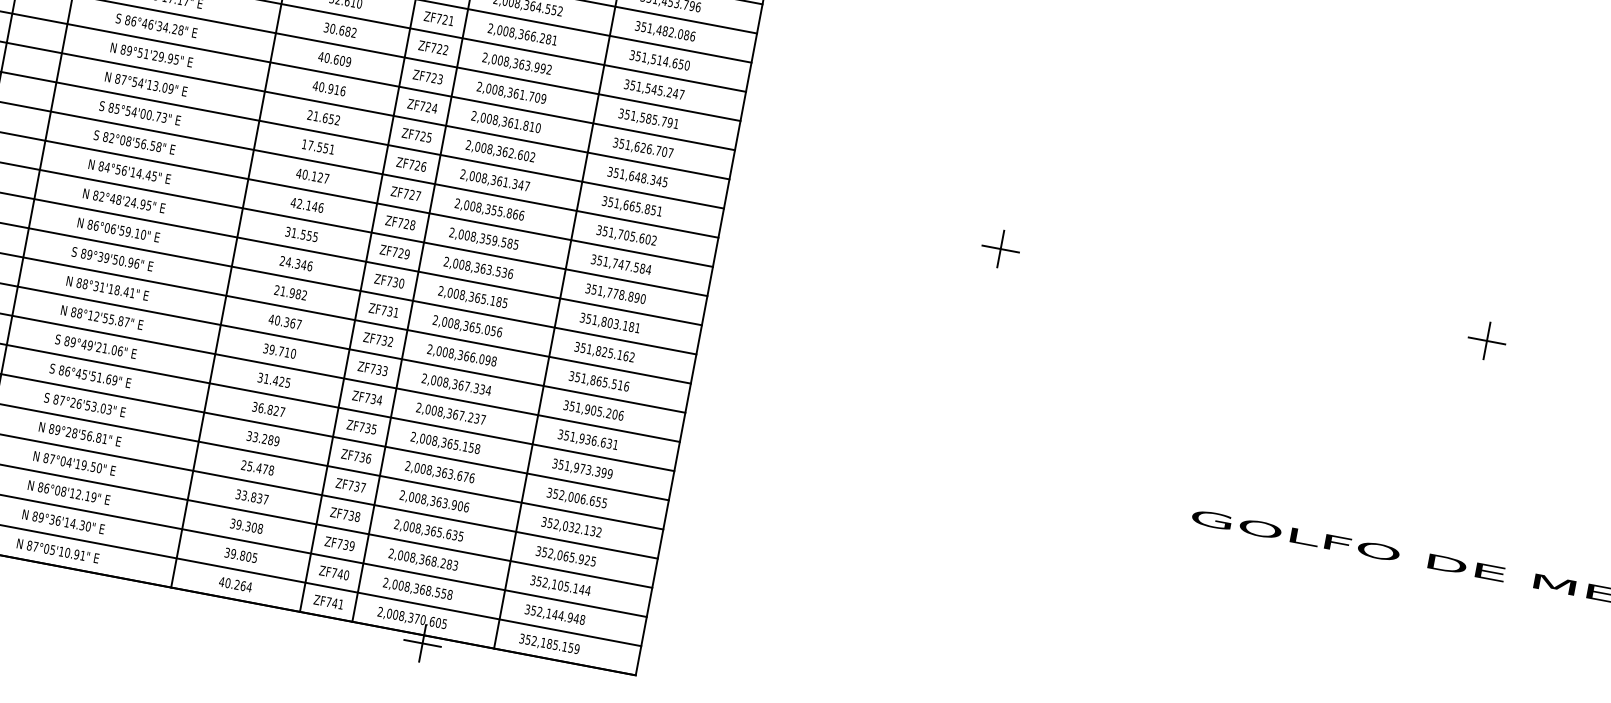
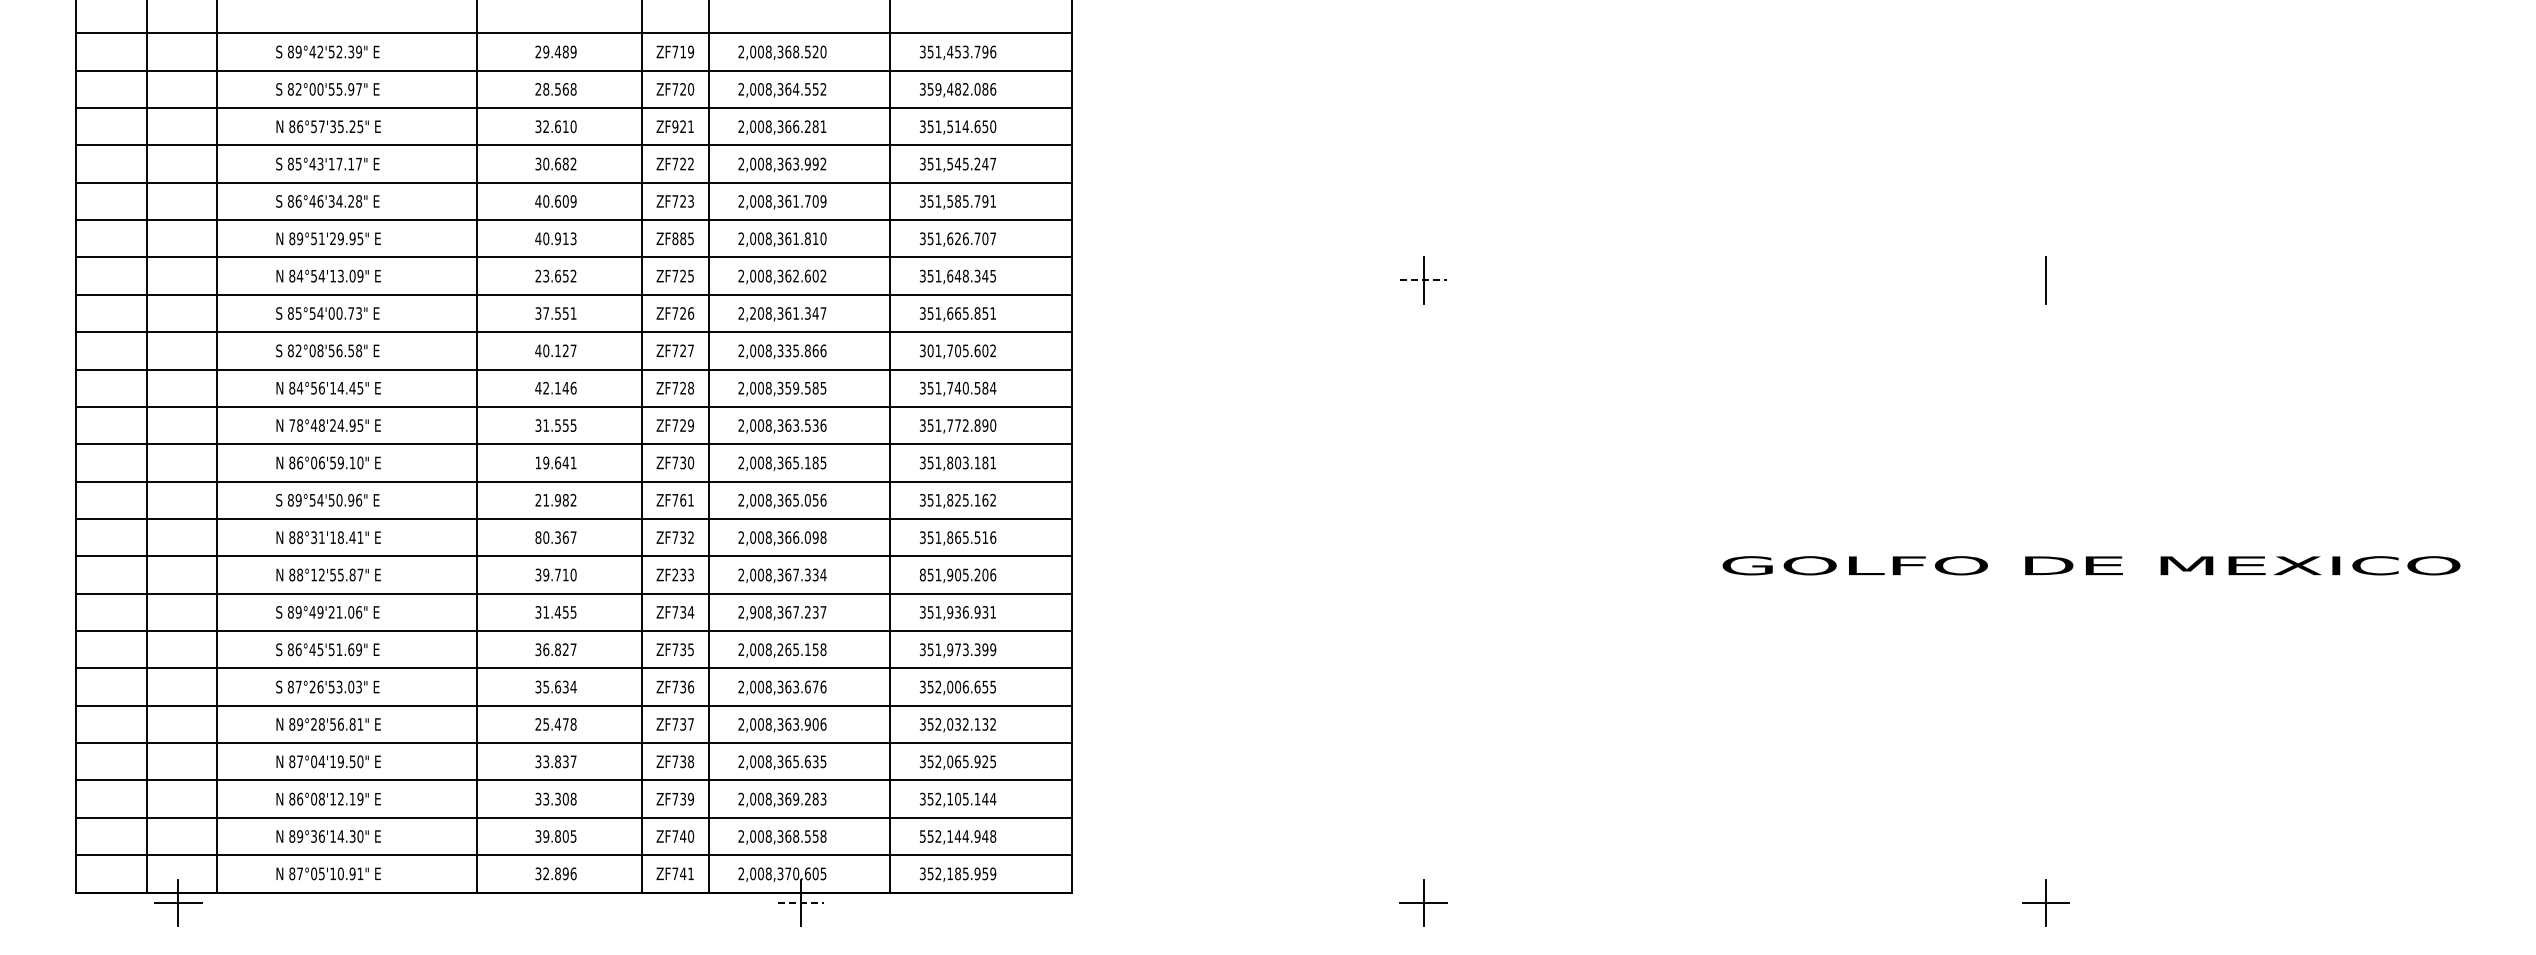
text: (439, 18) -> (675, 126), ZF721 -> ZF921
text: (650, 28) -> (938, 89), 351,482.086 -> 359,482.086
text: (123, 80) -> (299, 276), 87°54'13.09" -> 84°54'13.09"
text: (343, 90) -> (573, 238), 40.916 -> 40.913
text: (428, 107) -> (683, 238), ZF724 -> ZF885
text: (316, 115) -> (546, 275), 21.652 -> 23.652
text: (304, 144) -> (538, 313), 17.551 -> 37.551
text: (472, 176) -> (753, 313), 2,008,361.347 -> 2,208,361.347
text: (99, 196) -> (296, 425), 82°48'24.95" -> 78°48'24.95"
text: (494, 210) -> (788, 350), 2,008,355.866 -> 2,008,335.866
text: (605, 231) -> (930, 350), 351,705.602 -> 301,705.602
line: (1001, 249) -> (1424, 280), solid -> dashed
text: (103, 256) -> (316, 499), 89°39'50.96" -> 89°54'50.96"
text: (295, 263) -> (555, 462), 24.346 -> 19.641
text: (627, 265) -> (965, 387), 351,747.584 -> 351,740.584
text: (621, 294) -> (965, 425), 351,778.890 -> 351,772.890
text: (390, 311) -> (683, 500), ZF731 -> ZF761
text: (271, 319) -> (538, 537), 40.367 -> 80.367
line: (1486, 341) -> (2045, 280), removed
text: (373, 368) -> (675, 574), ZF733 -> ZF233
text: (281, 381) -> (565, 612), 31.425 -> 31.455
text: (566, 404) -> (922, 574), 351,905.206 -> 851,905.206
text: (427, 409) -> (752, 612), 2,008,367.237 -> 2,908,367.237
text: (266, 438) -> (559, 686), 33.289 -> 35.634
text: (603, 442) -> (977, 612), 351,936.631 -> 351,936.931
text: (443, 443) -> (780, 650), 2,008,365.158 -> 2,008,265.158
text: (239, 525) -> (546, 799), 39.308 -> 33.308
text: (434, 562) -> (796, 799), 2,008,368.283 -> 2,008,369.283
text: (235, 584) -> (555, 873), 40.264 -> 32.896
text: (527, 608) -> (922, 835), 352,144.948 -> 552,144.948
line: (423, 643) -> (801, 902), solid -> dashed
text: (564, 646) -> (977, 873), 352,185.159 -> 352,185.959

